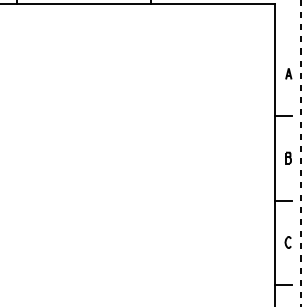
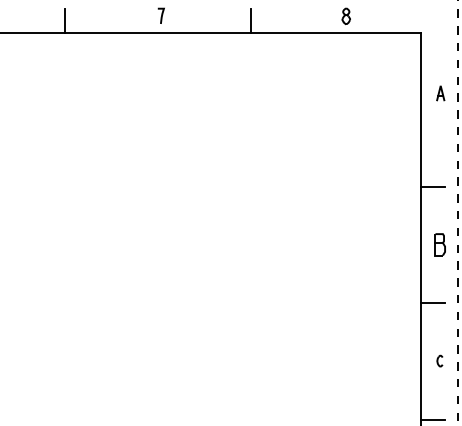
part: (288, 73) -> (440, 93), moved
part: (288, 157) -> (440, 244), size x1.4
part: (287, 242) -> (439, 360), size x0.7

